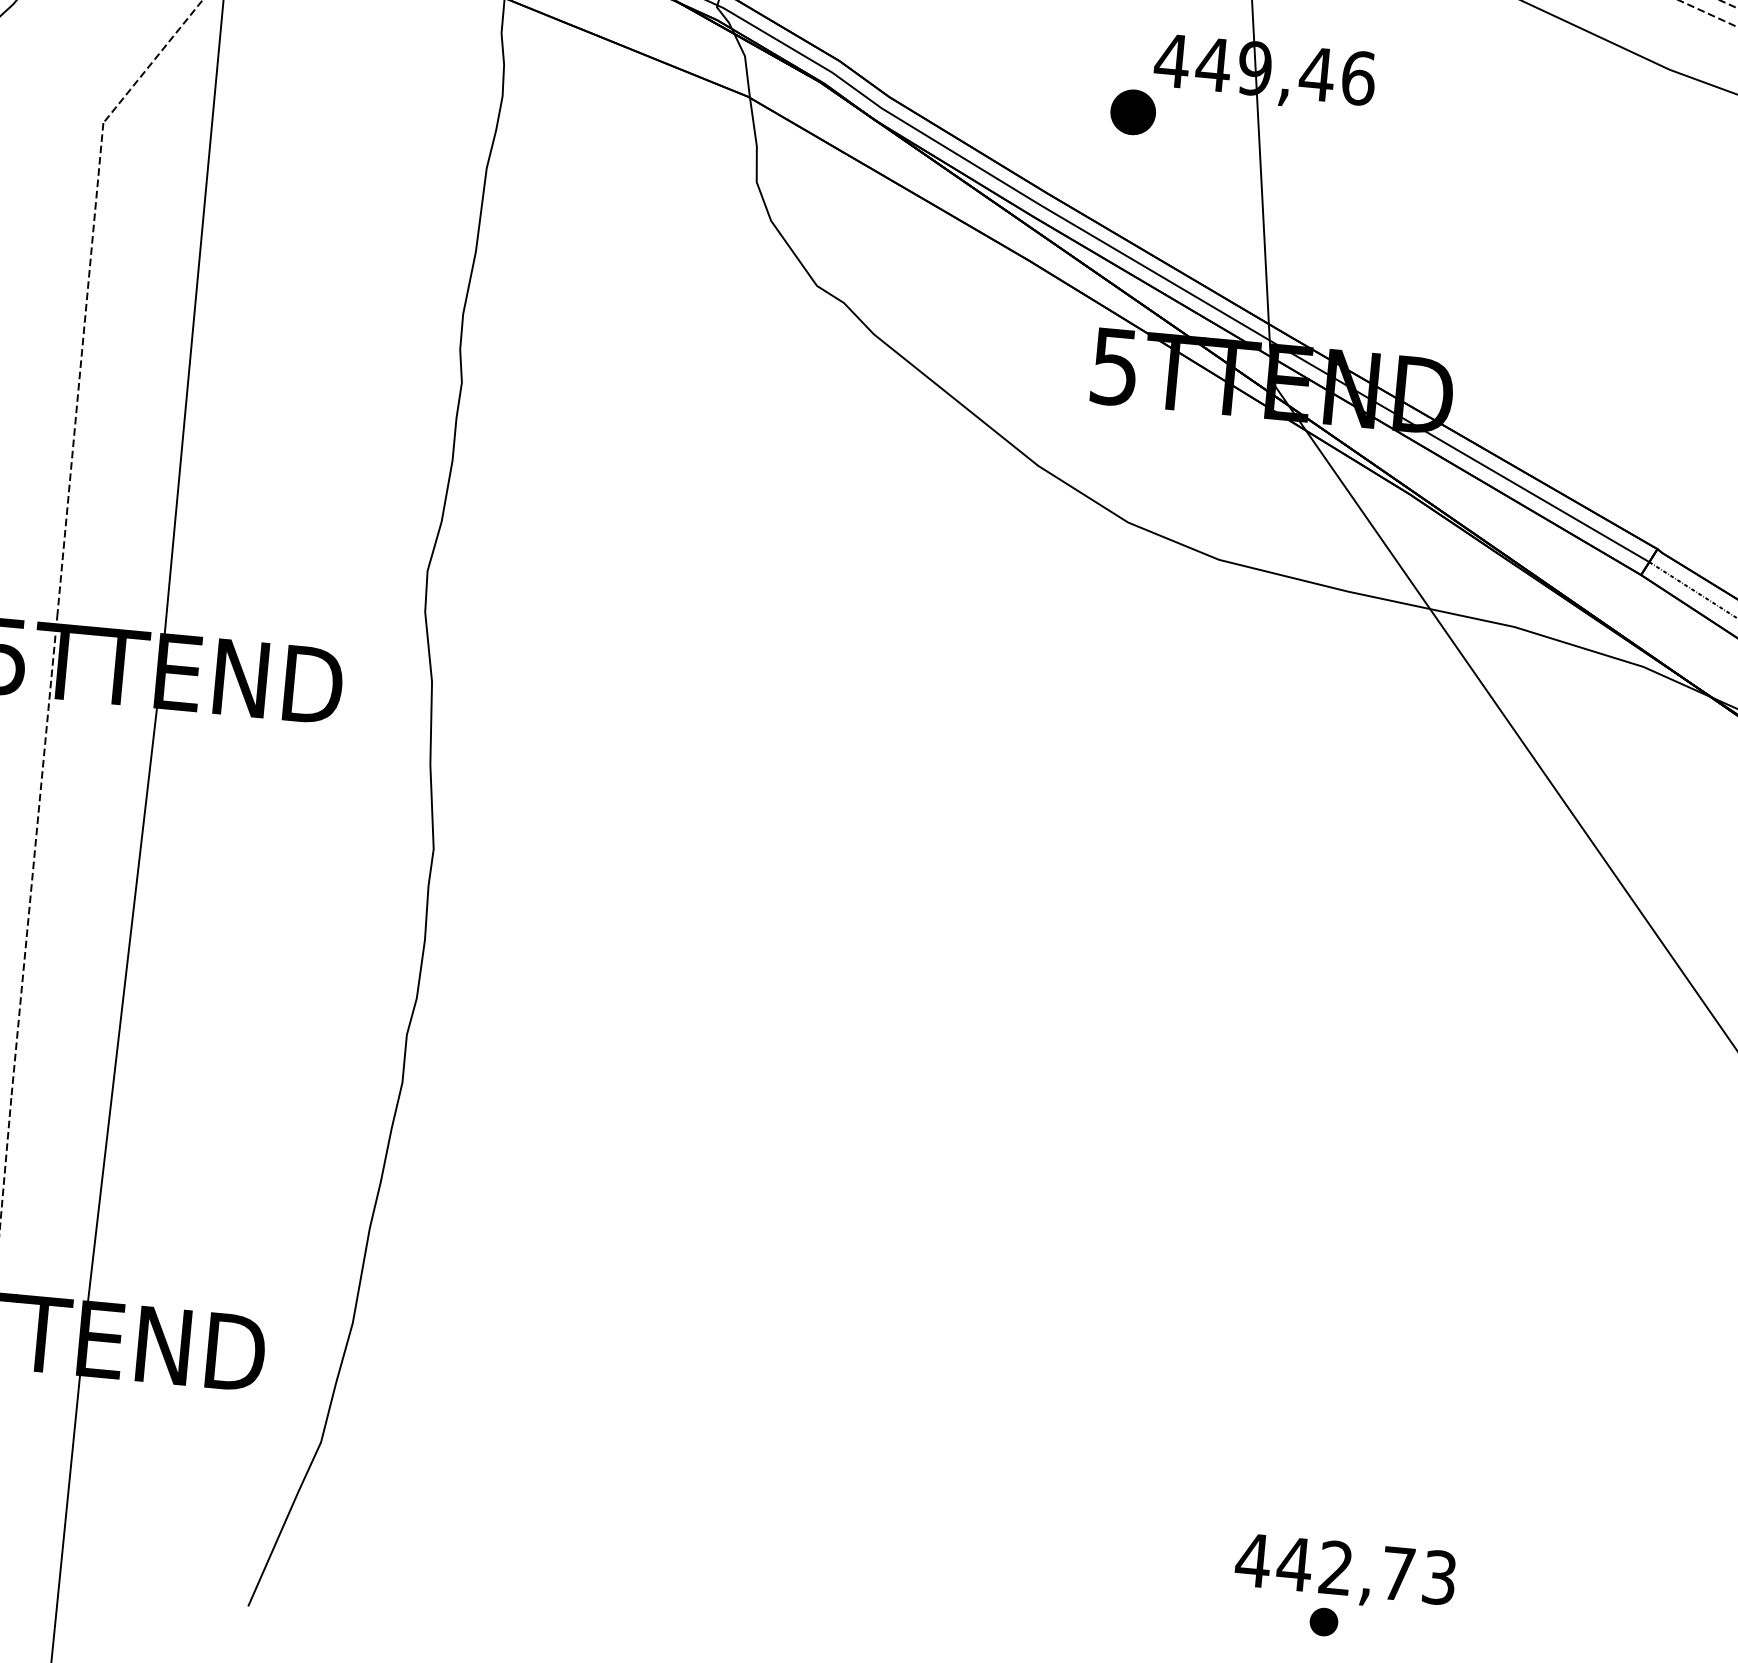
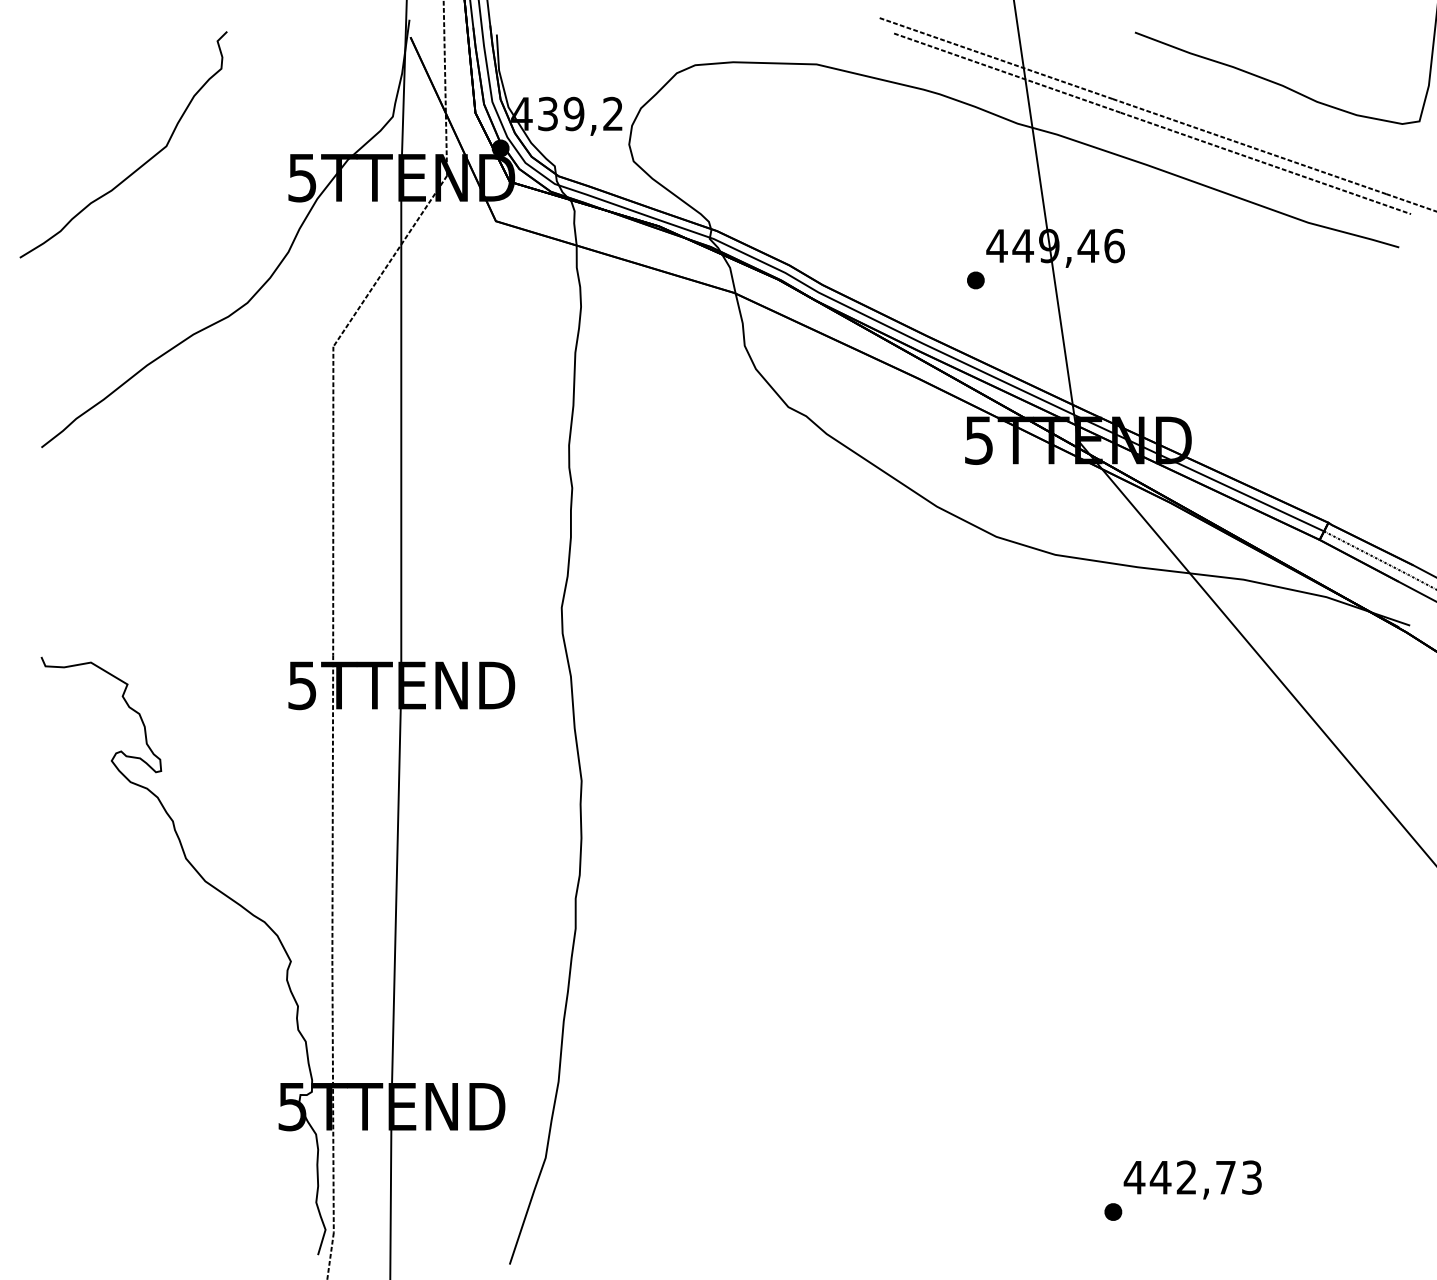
part: (1132, 112) -> (975, 280), size x0.62
part: (1324, 1621) -> (1113, 1211), moved

